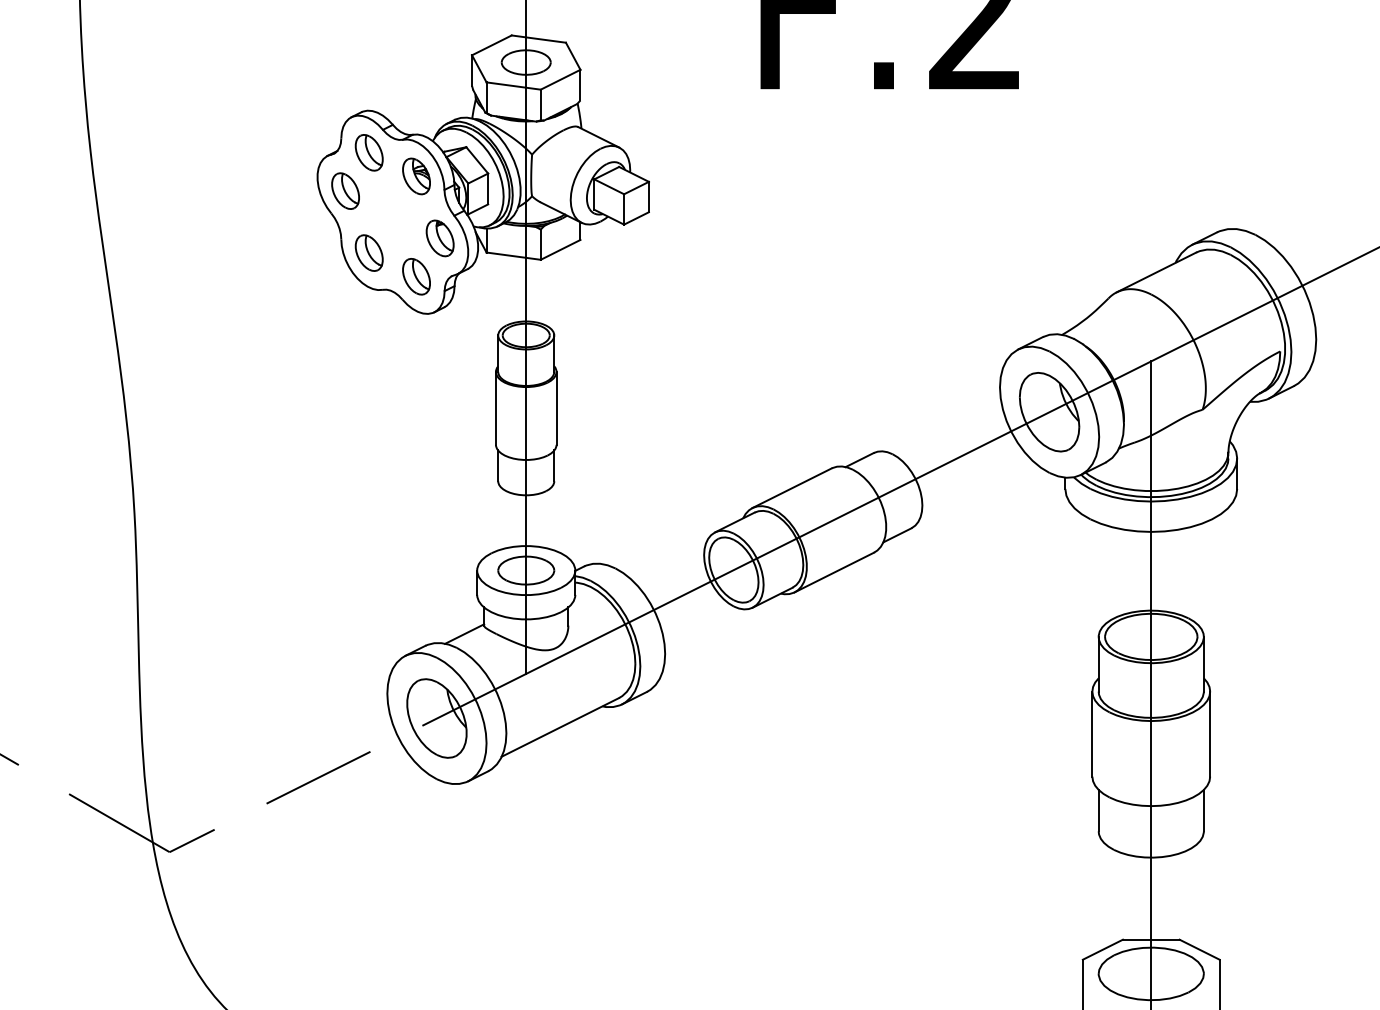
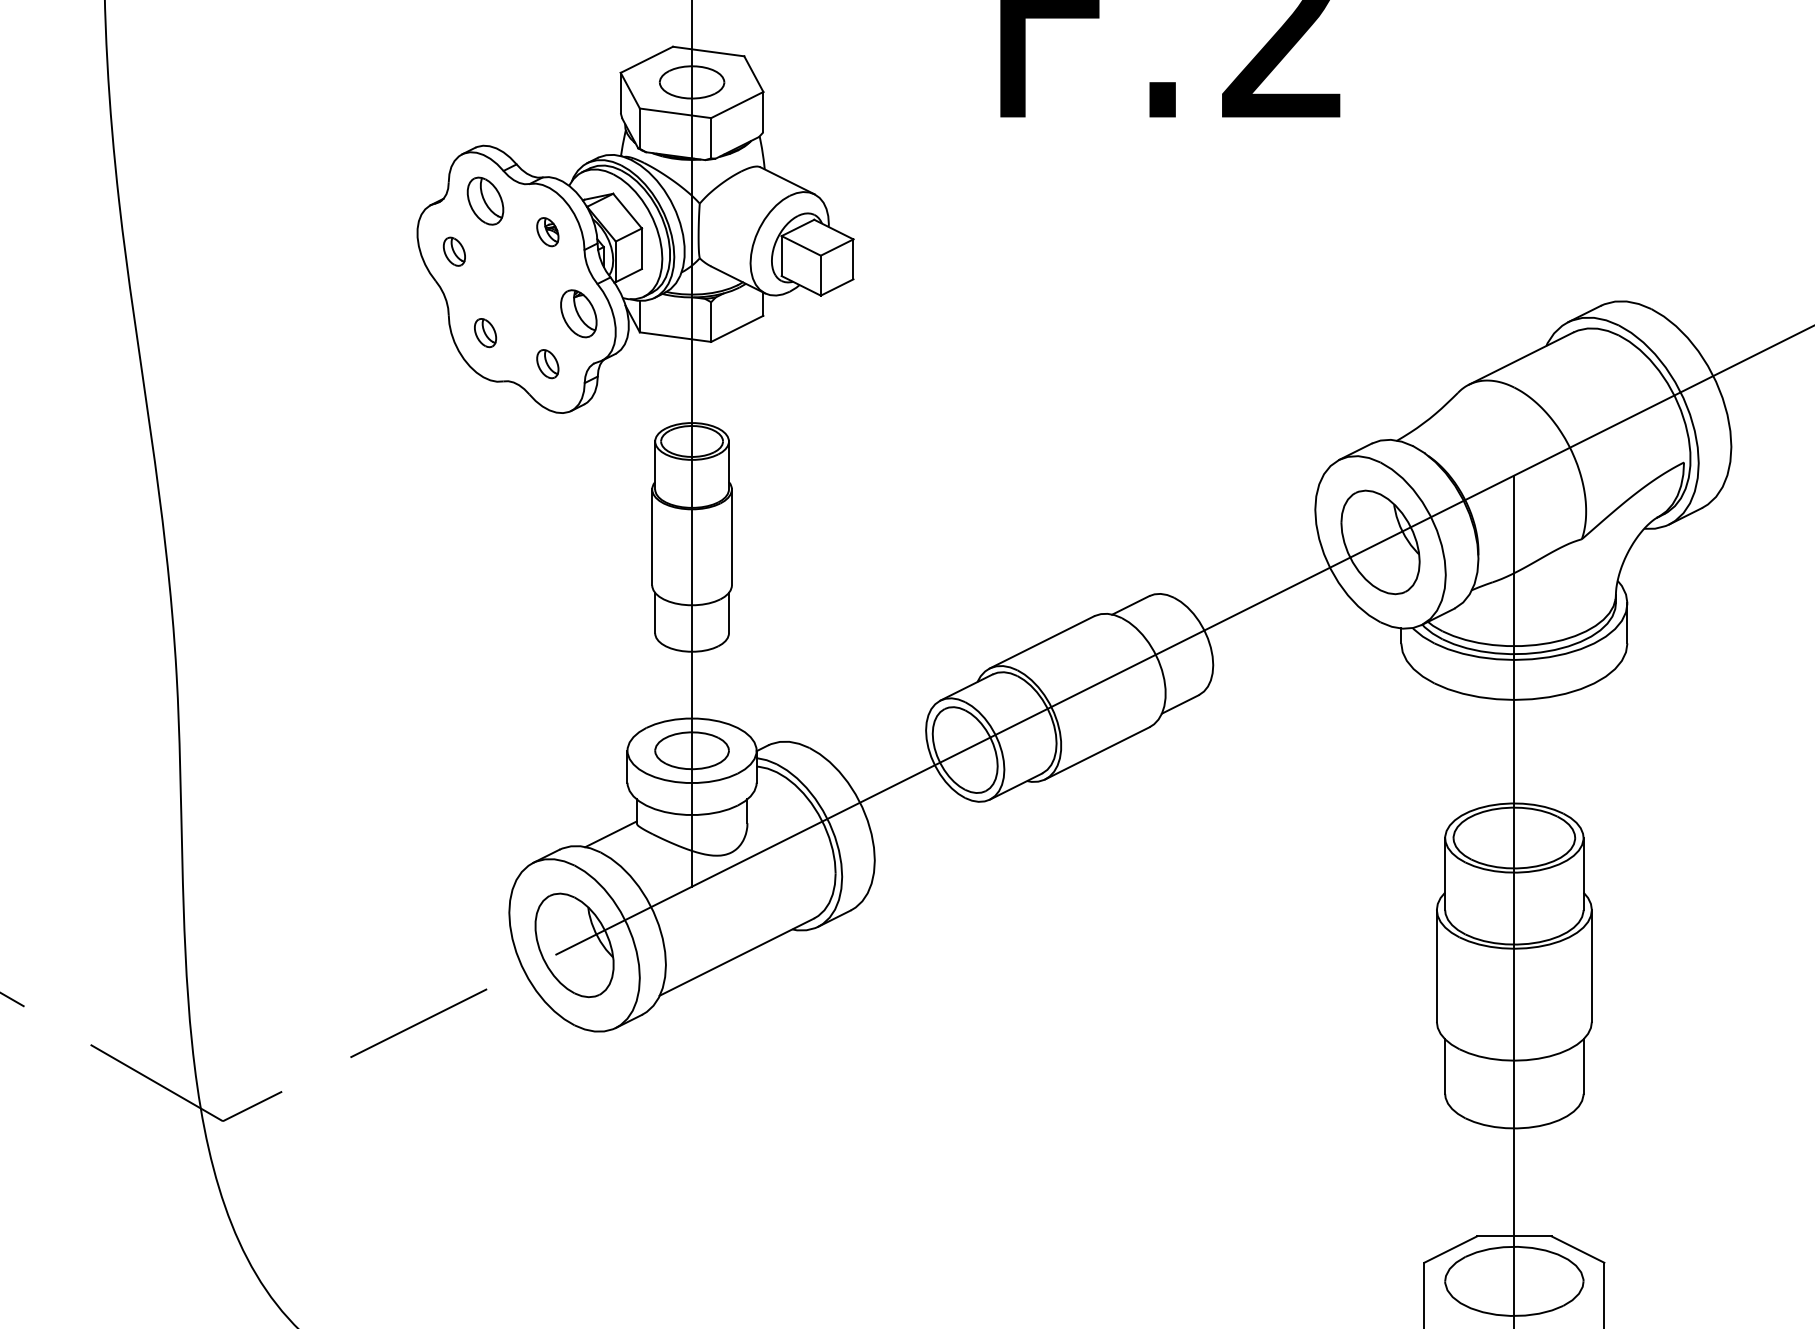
part: (416, 175) -> (547, 231), size x0.6
part: (345, 191) -> (454, 251), size x0.6
part: (369, 252) -> (485, 332), size x0.6
part: (416, 276) -> (547, 363), size x0.6

